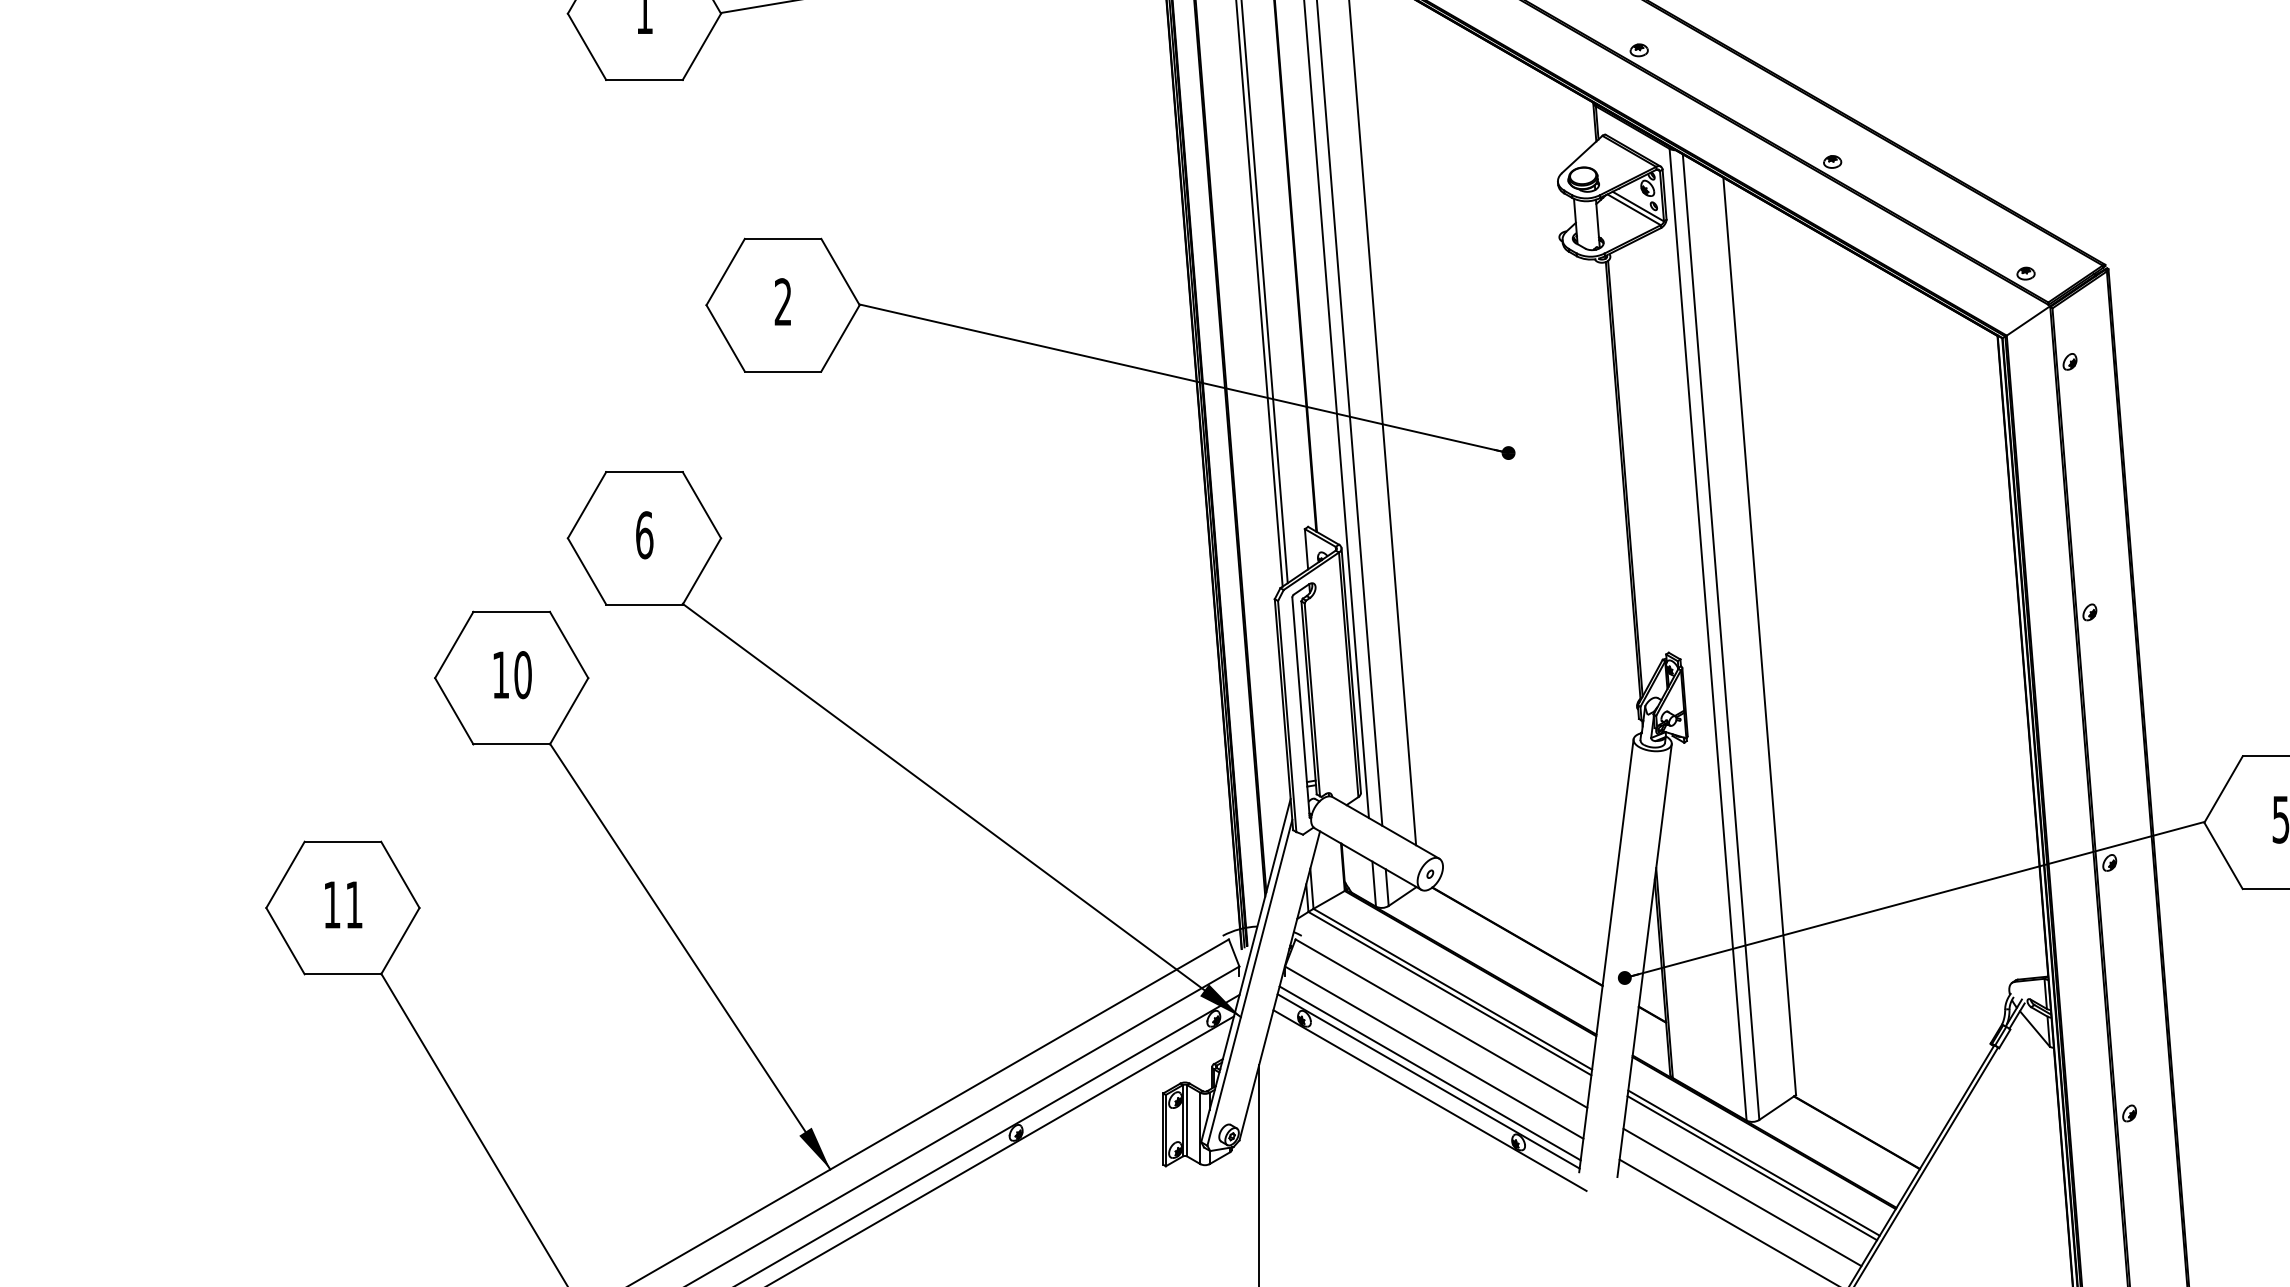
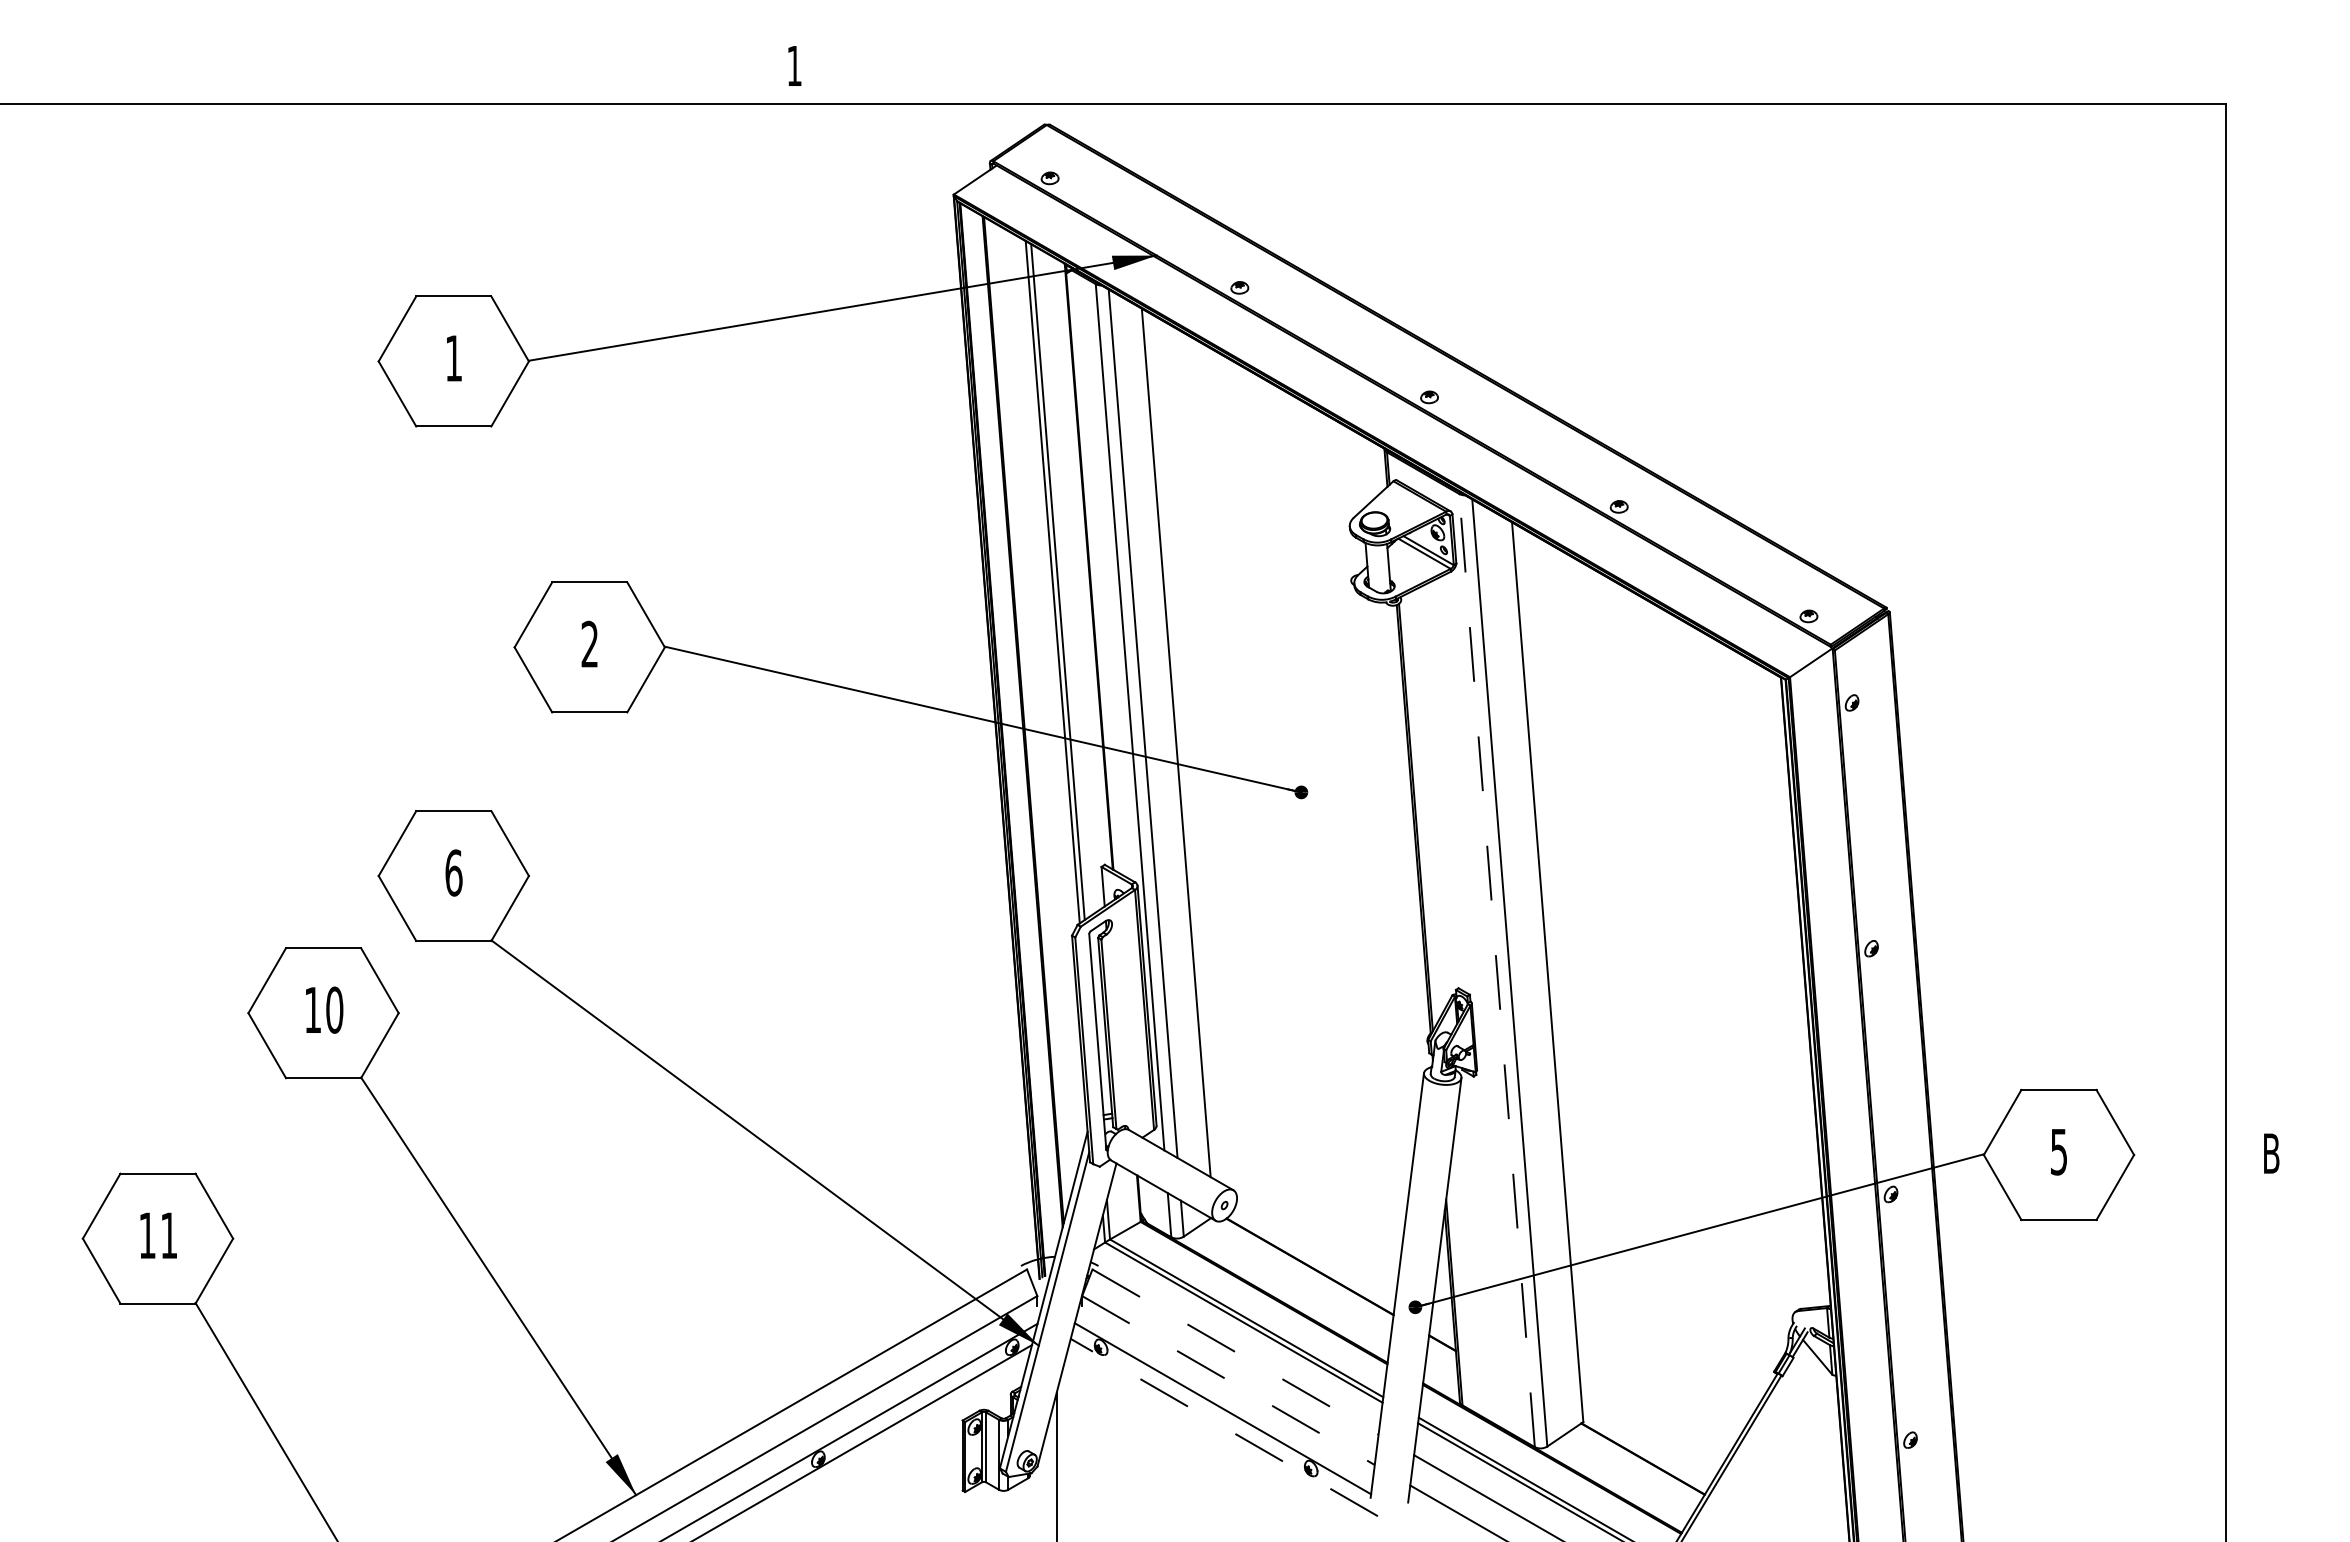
line: (1708, 634) -> (1497, 970), solid -> dashed
line: (1441, 1024) -> (1235, 1352), solid -> dashed
line: (1434, 1052) -> (1228, 1380), solid -> dashed
line: (1430, 1073) -> (1224, 1400), removed
line: (1429, 1100) -> (1223, 1427), solid -> dashed

